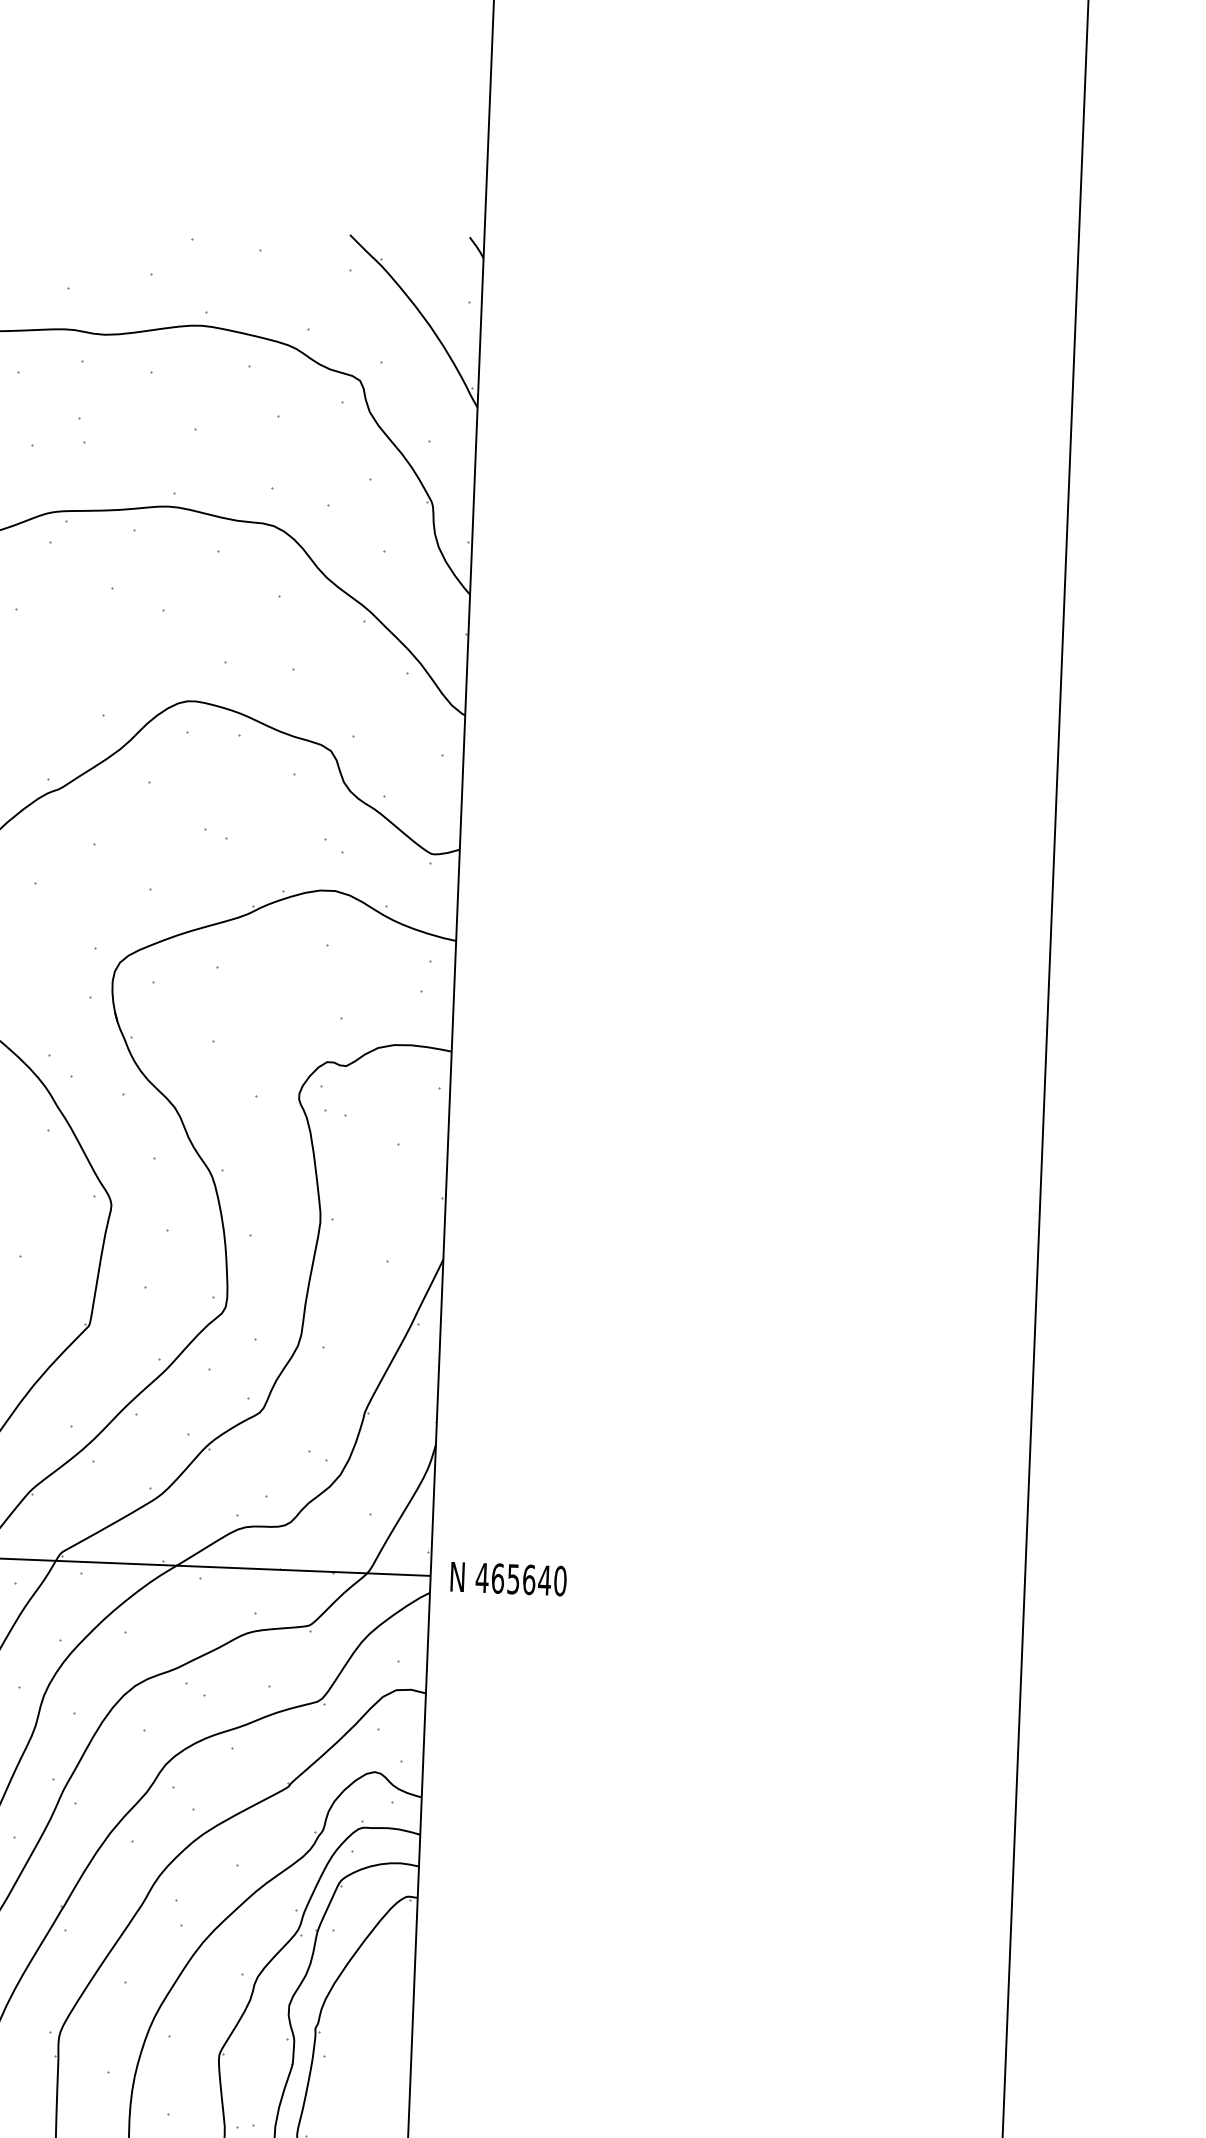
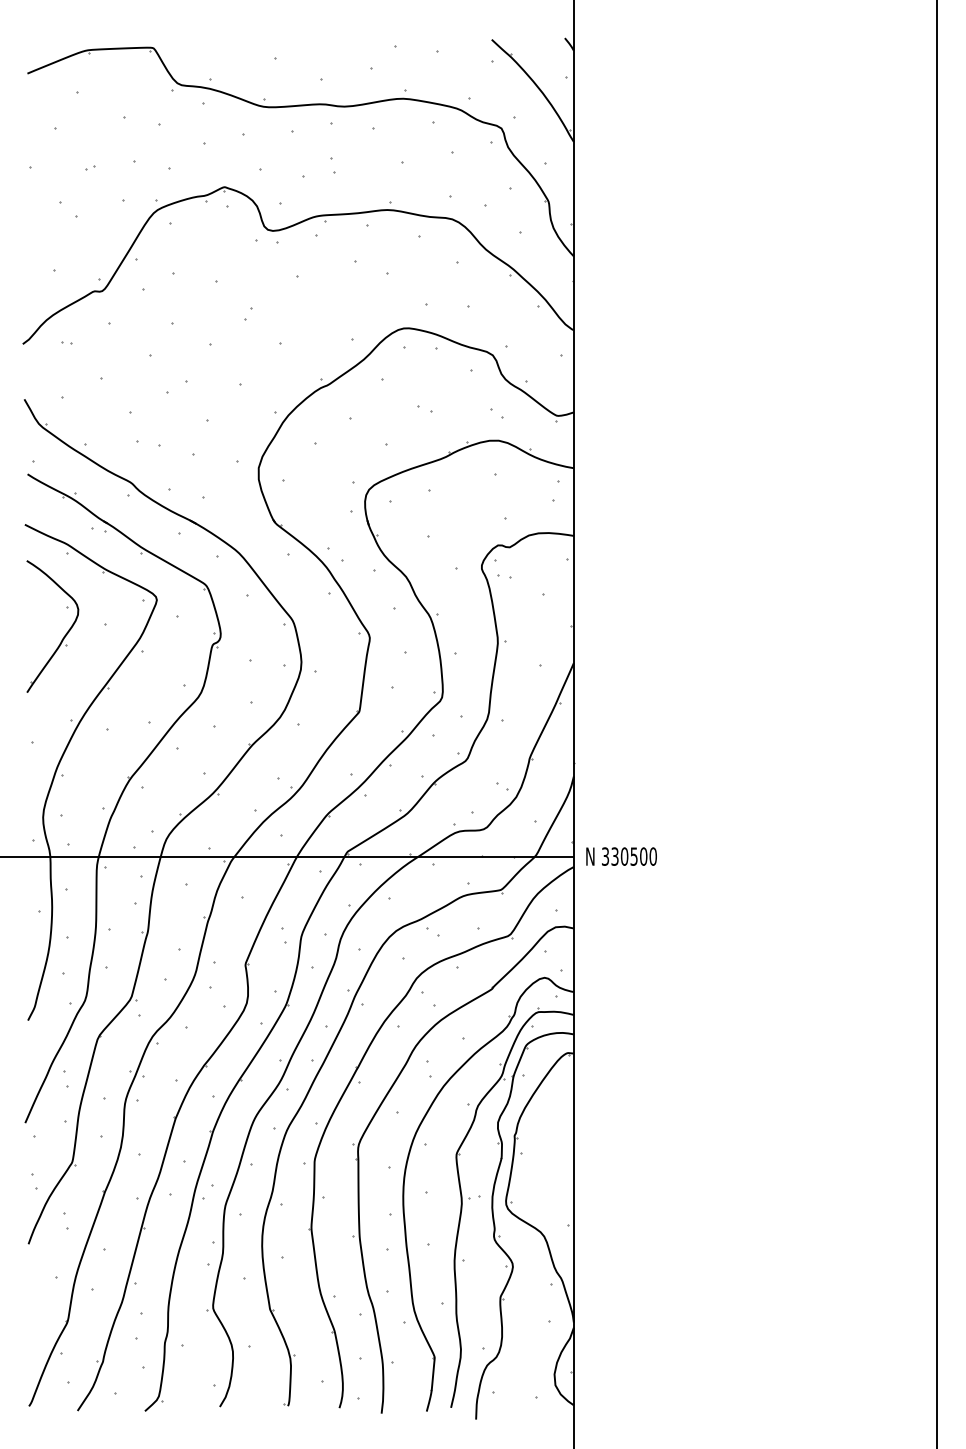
text: (513, 1579) -> (624, 856), 465640 -> 330500

